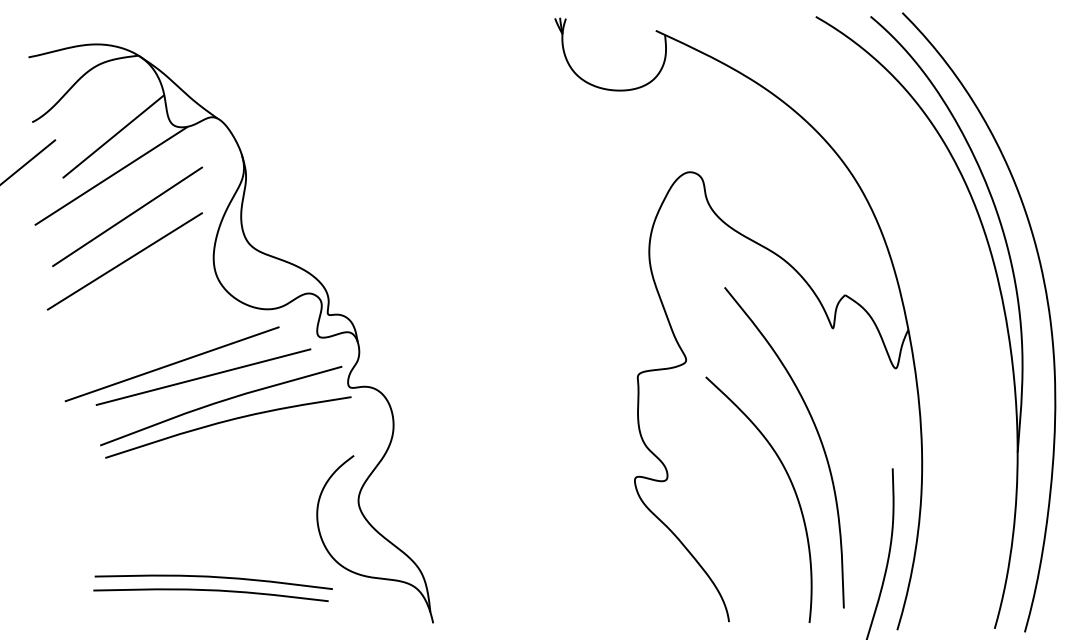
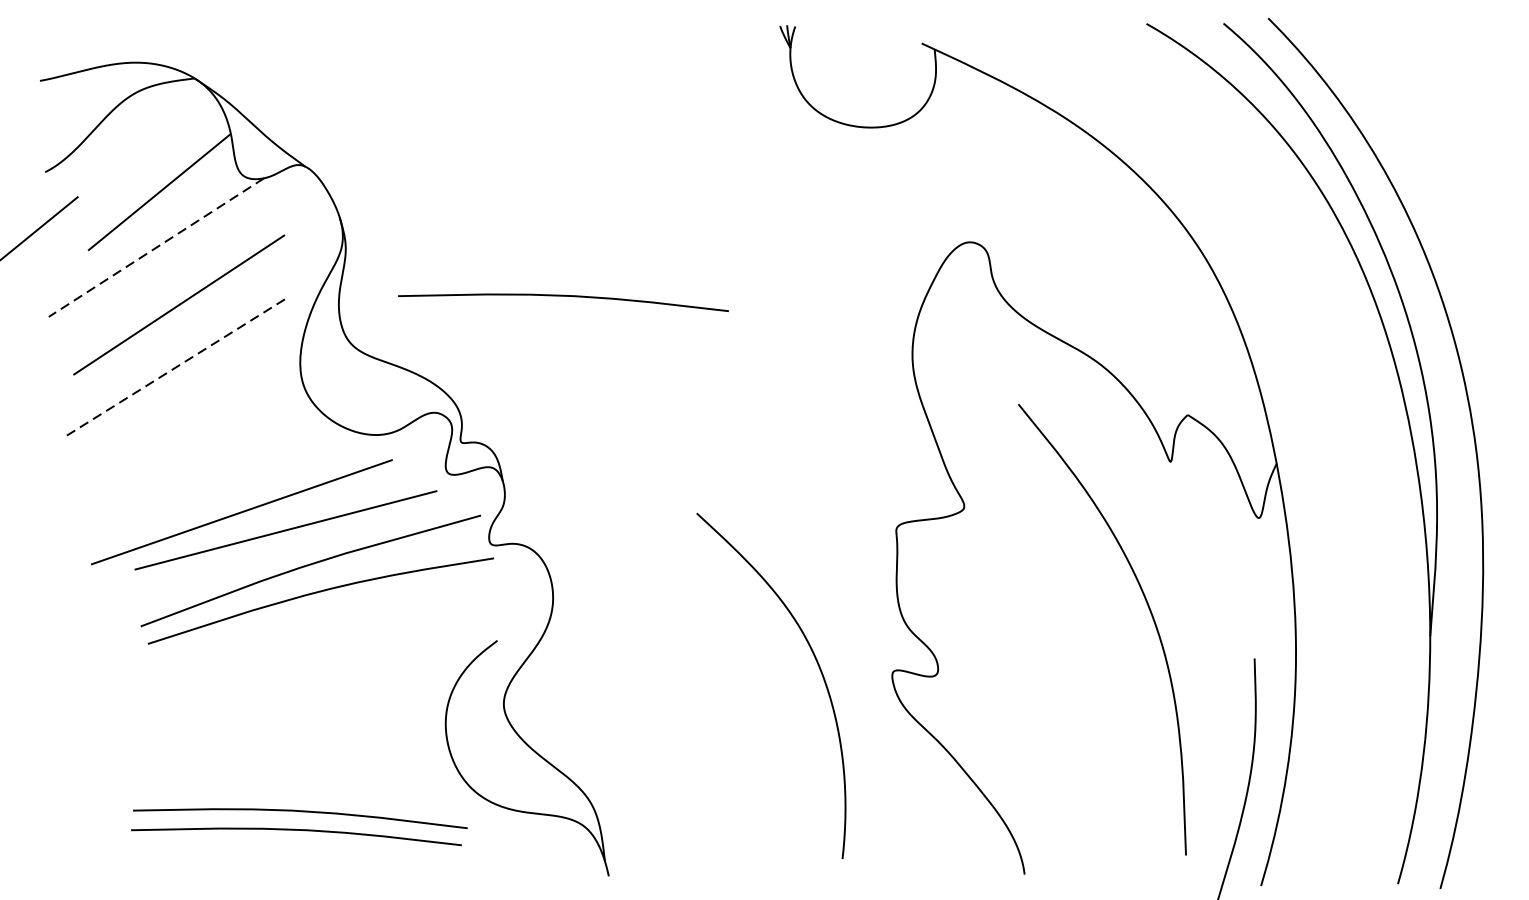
line: (110, 176) -> (155, 248), solid -> dashed
curve: (400, 211) -> (562, 297), added
line: (124, 261) -> (174, 367), solid -> dashed
curve: (791, 485) -> (817, 665), moved

